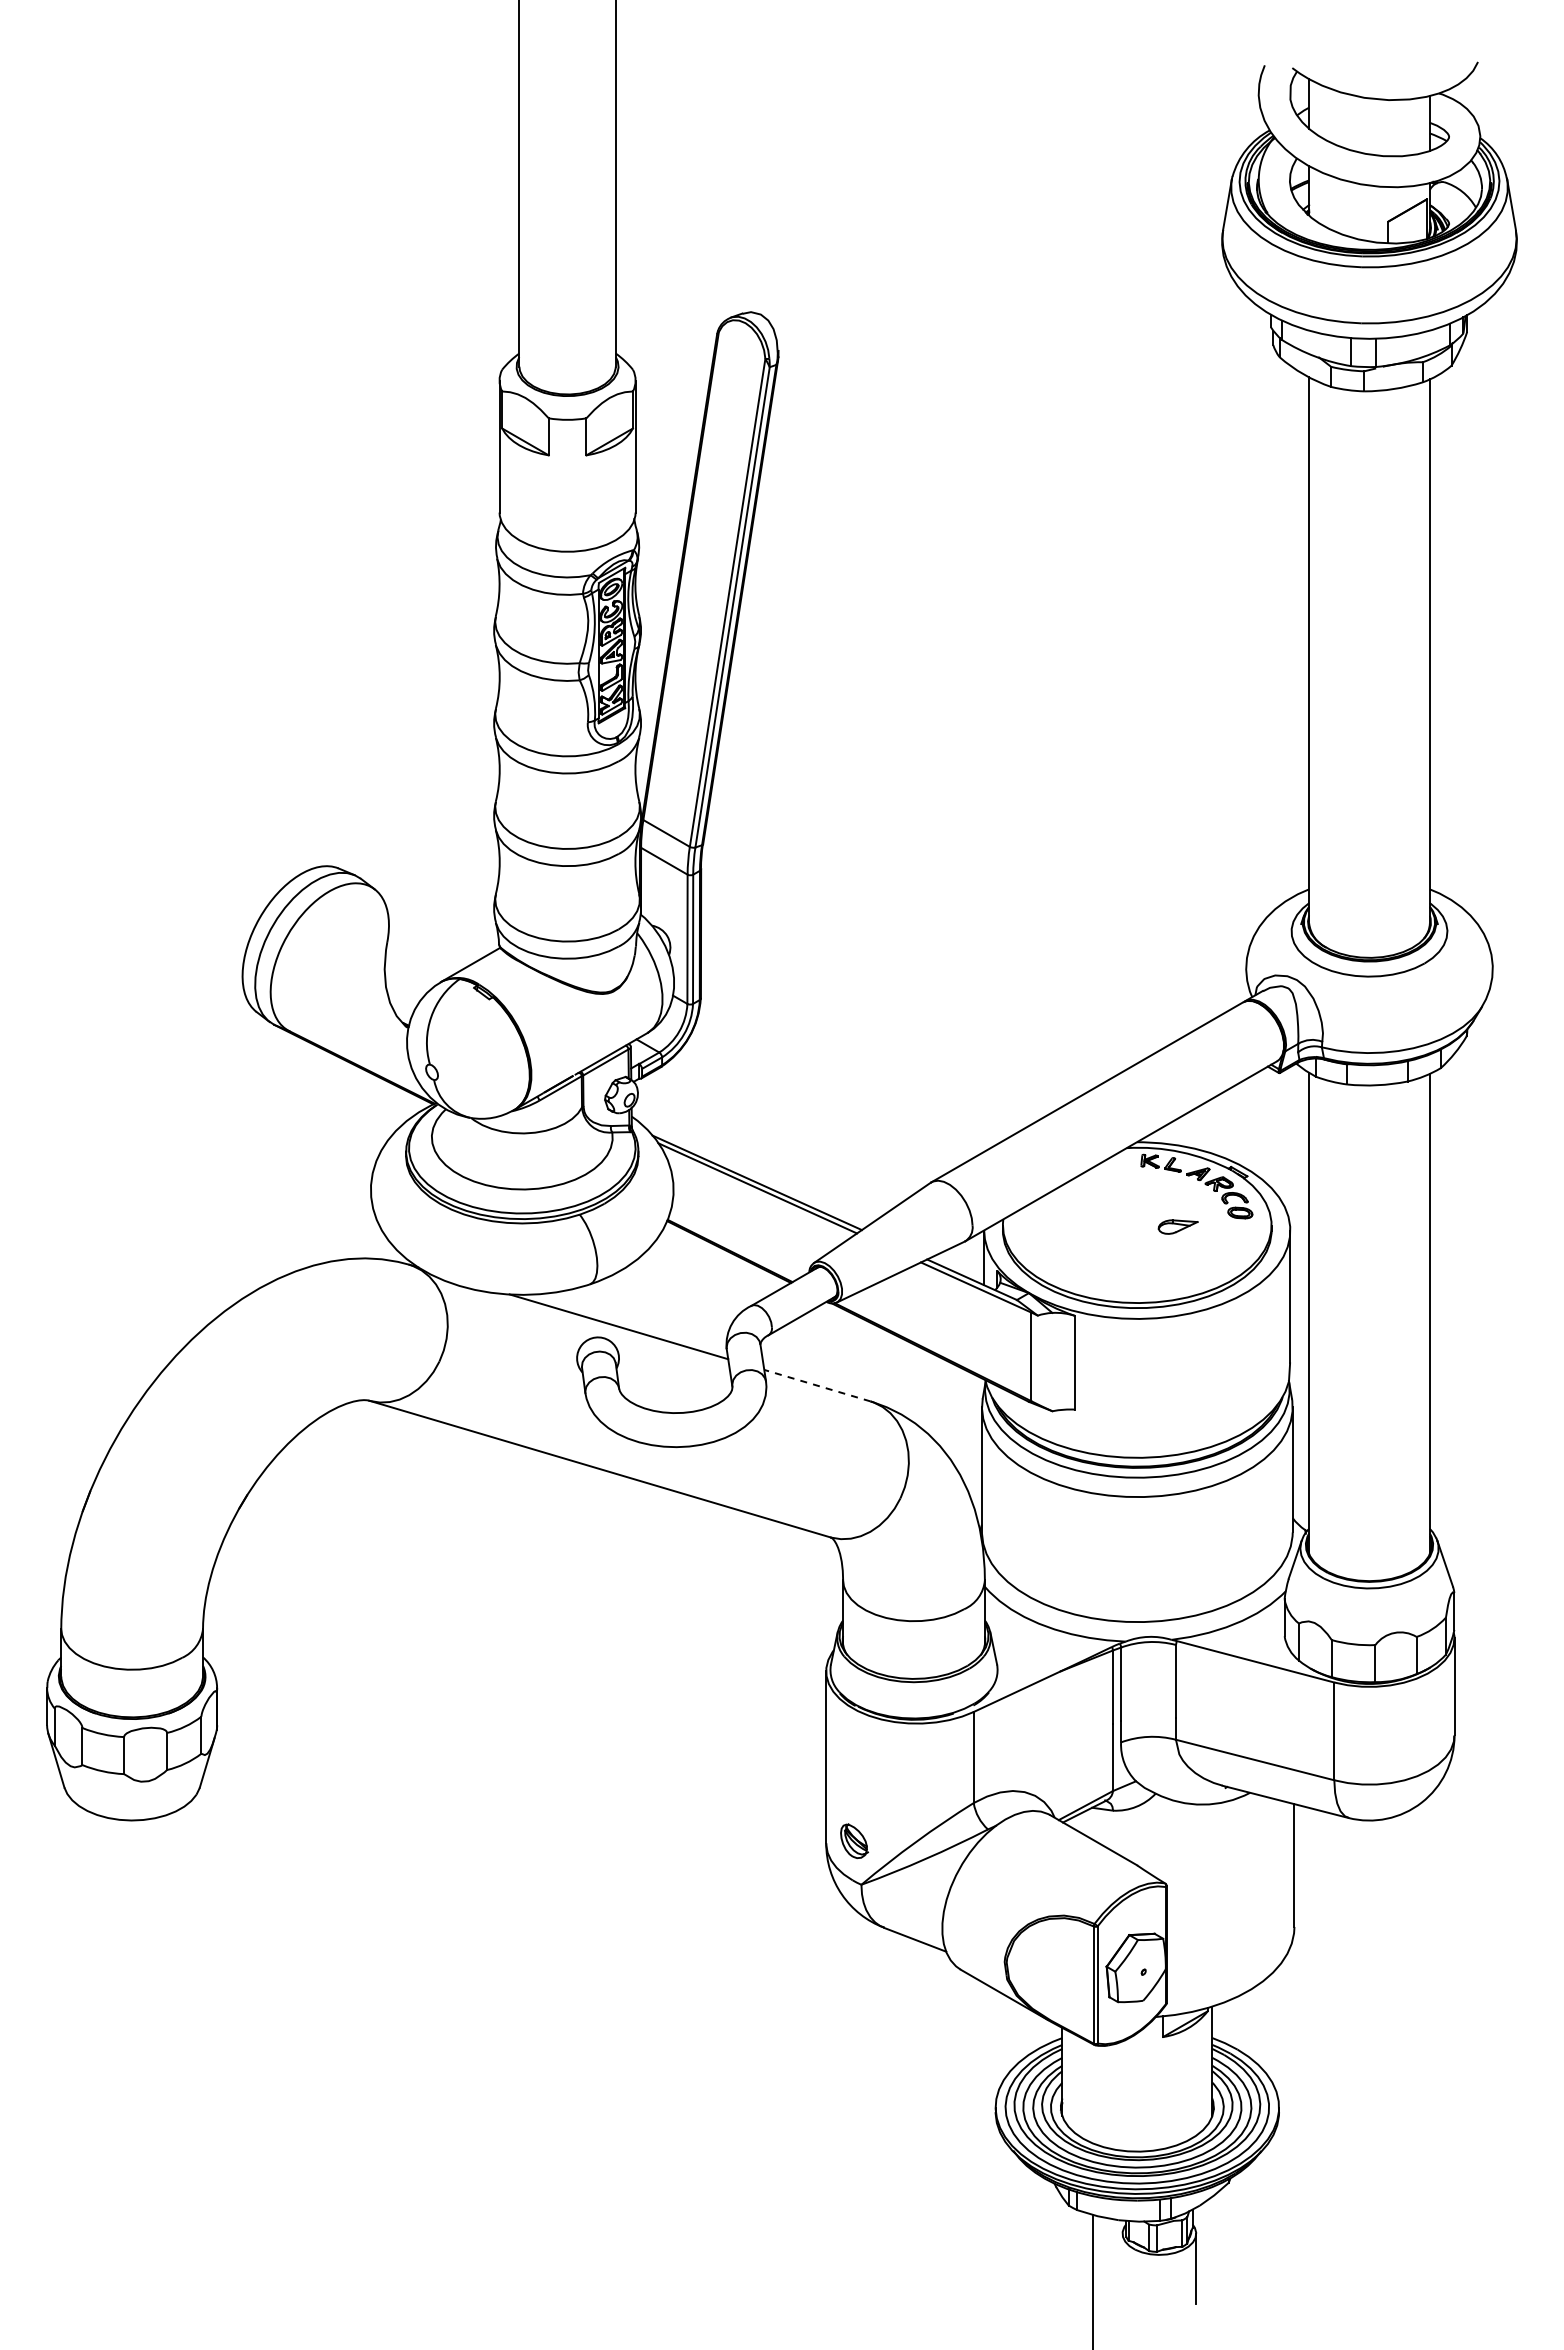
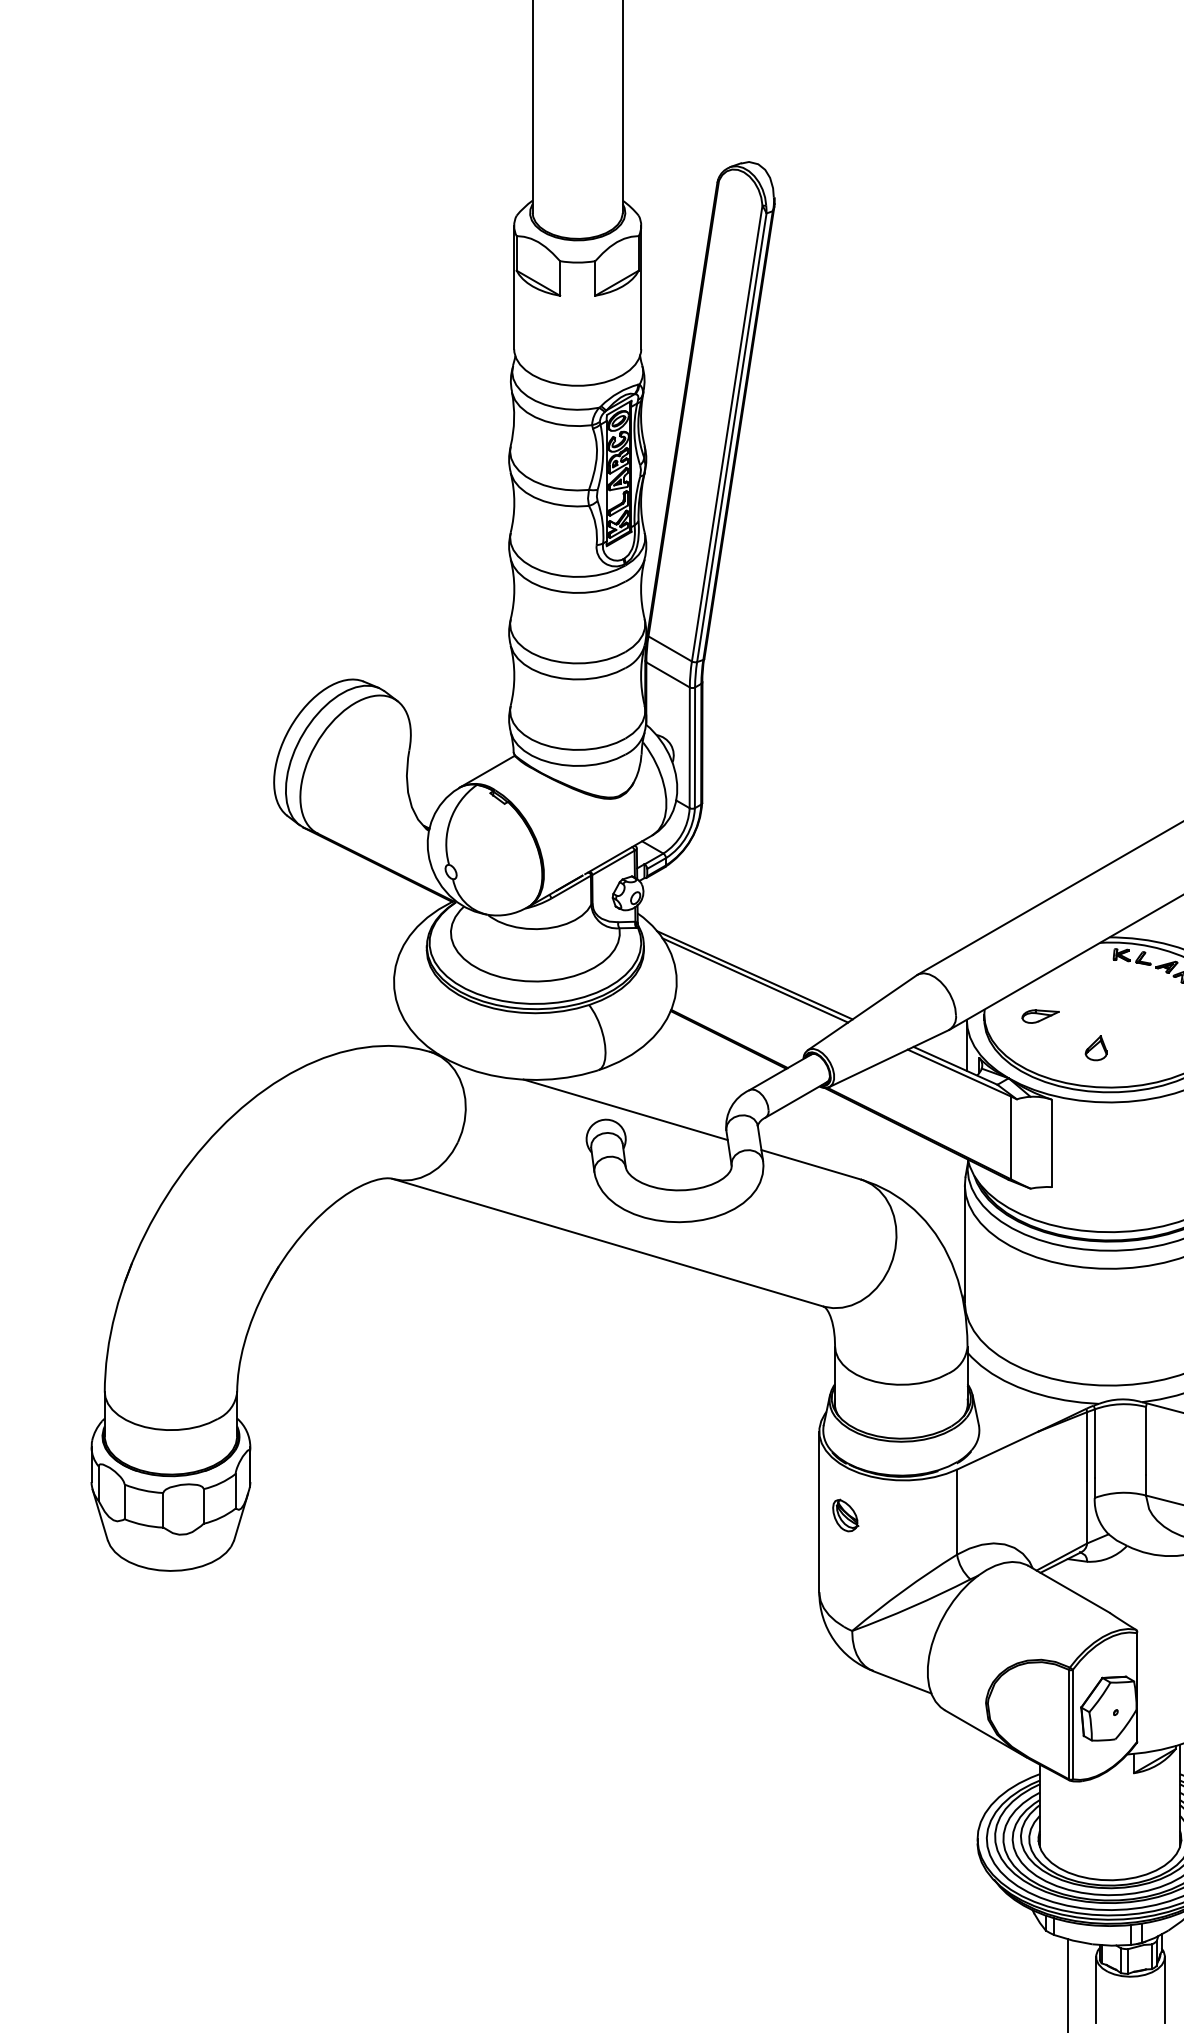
part: (1177, 1226) -> (1040, 1016), moved
part: (1122, 1260) -> (1096, 1047), added
line: (816, 1385) -> (810, 1164), dashed -> solid
part: (854, 1840) -> (845, 1514), moved
line: (1122, 2268) -> (1096, 1989), added

